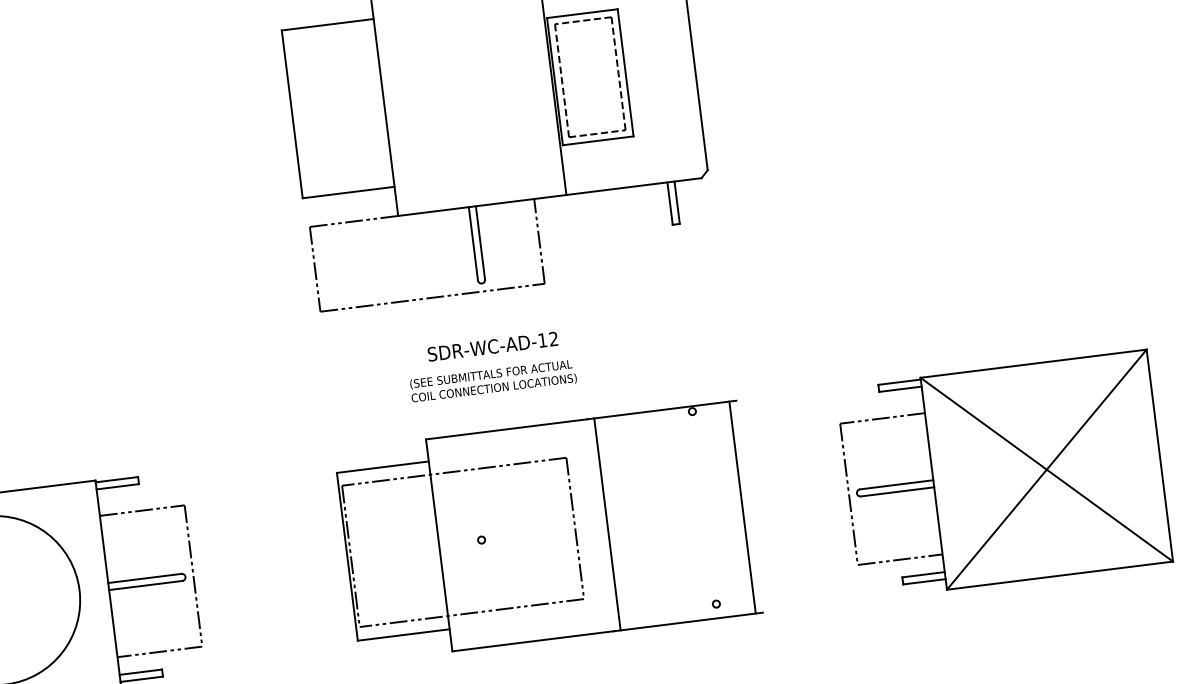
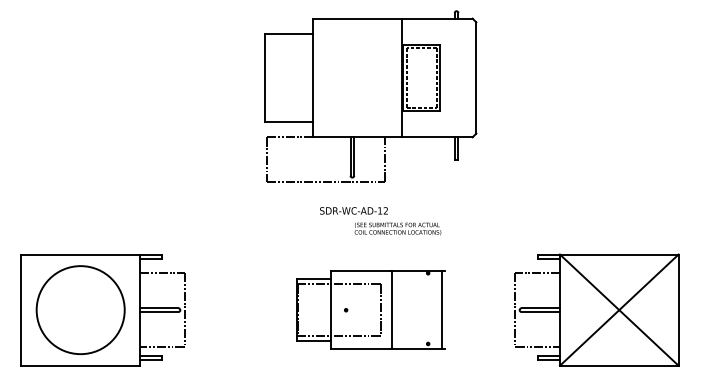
text: (492, 380) -> (397, 228), moved
part: (1003, 473) -> (596, 309), moved
part: (548, 532) -> (370, 310), size x0.7

